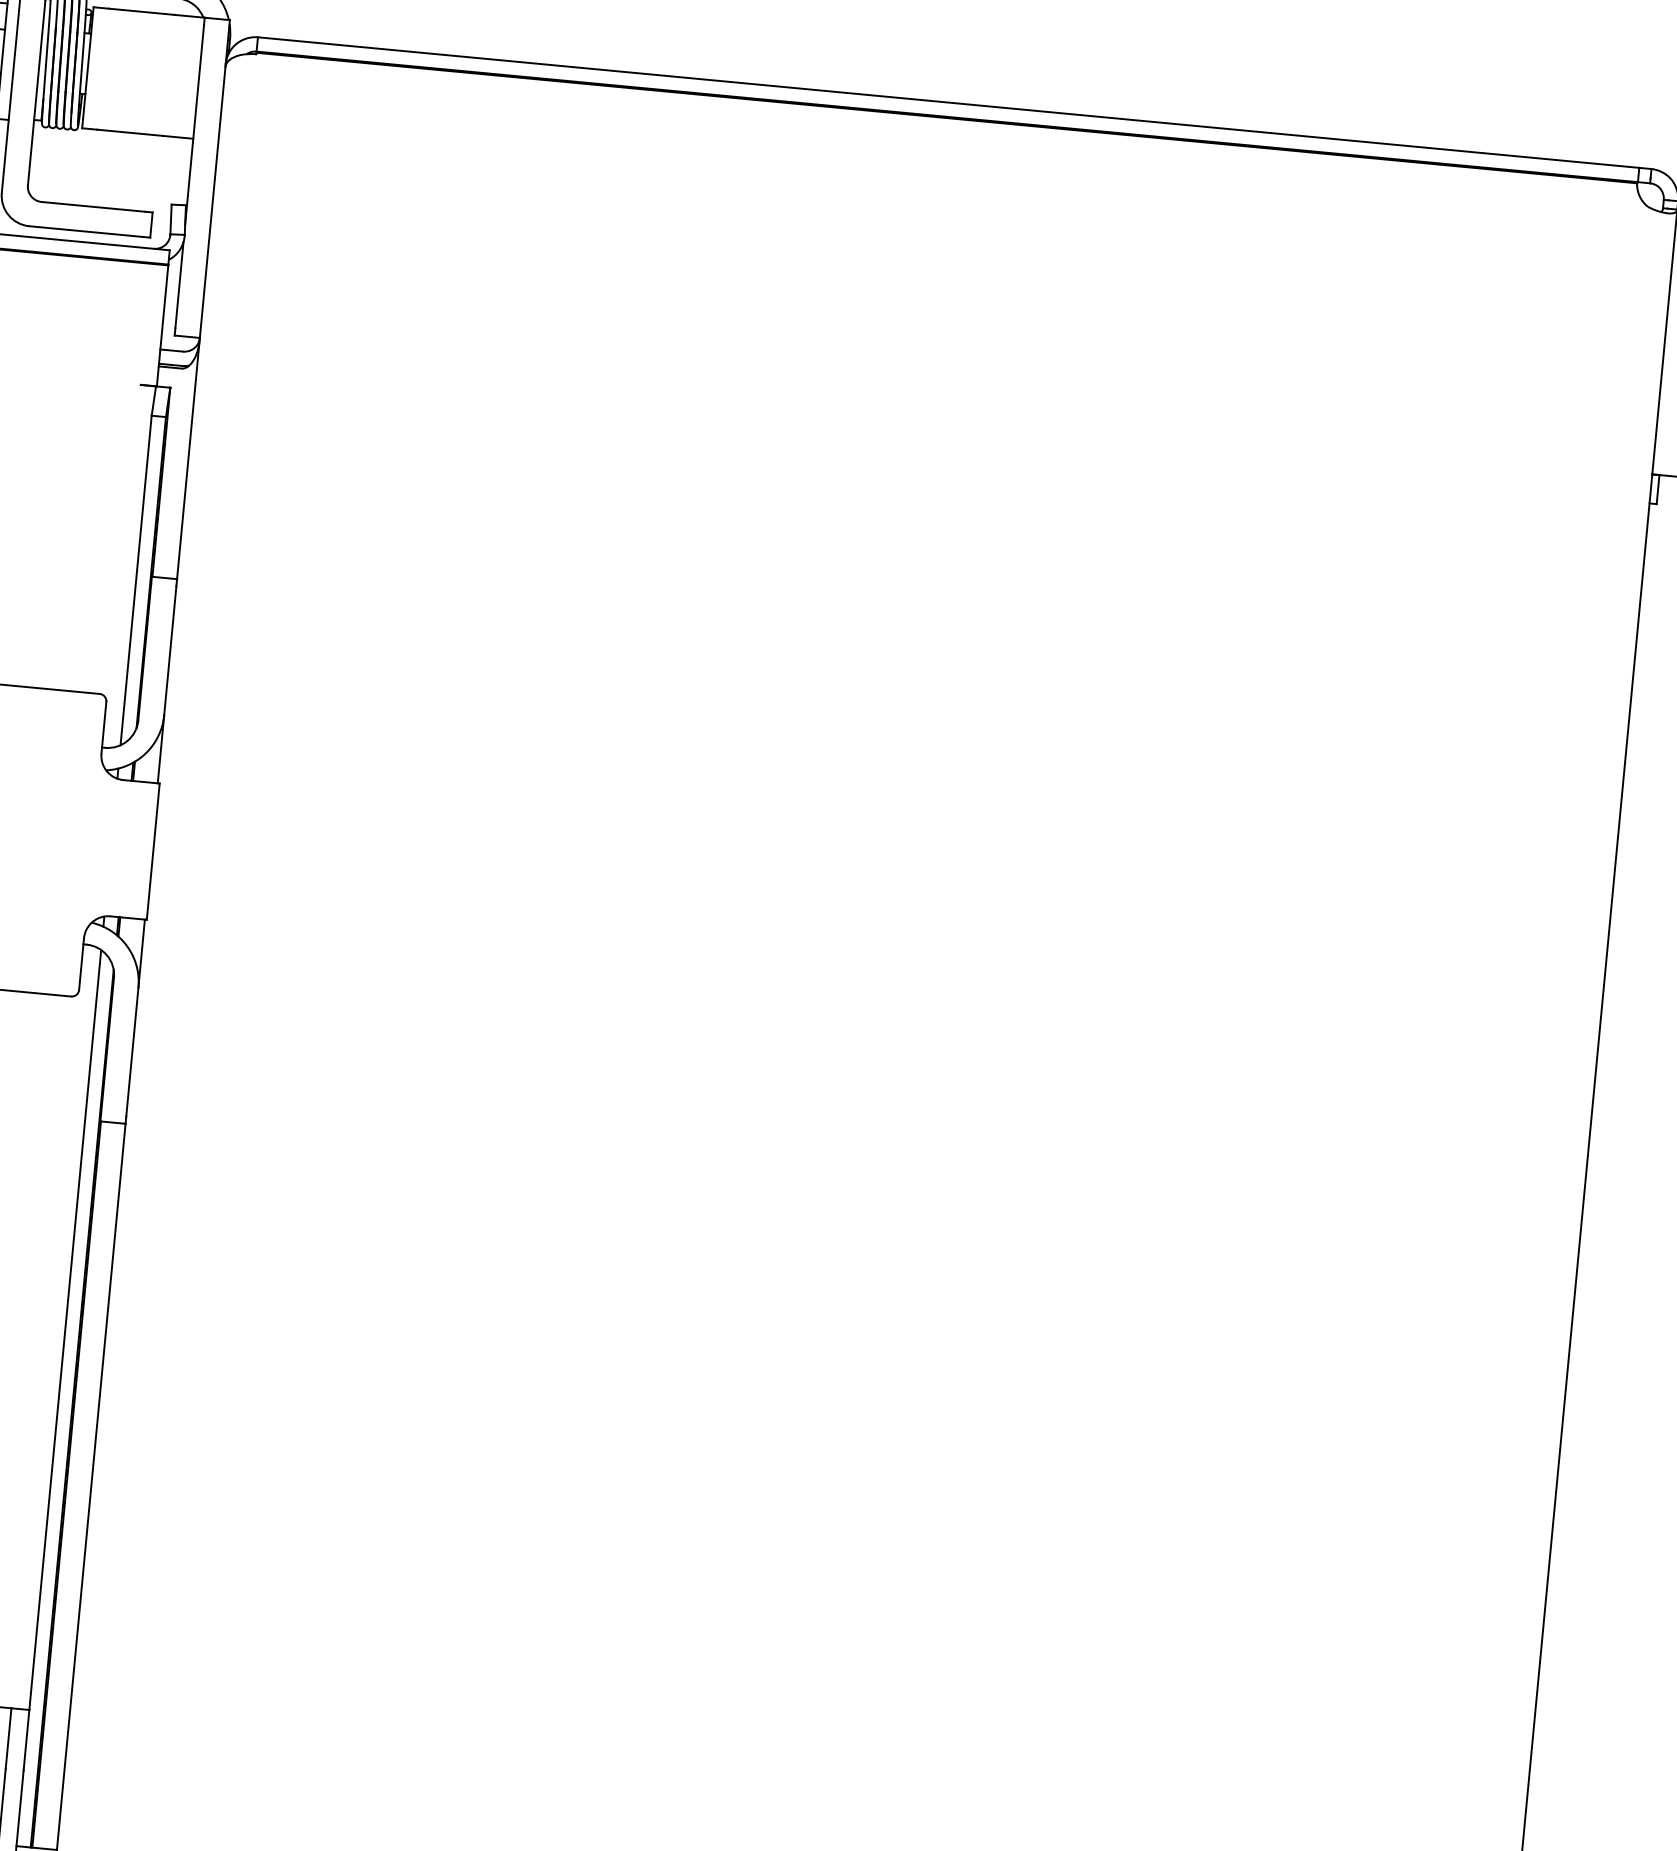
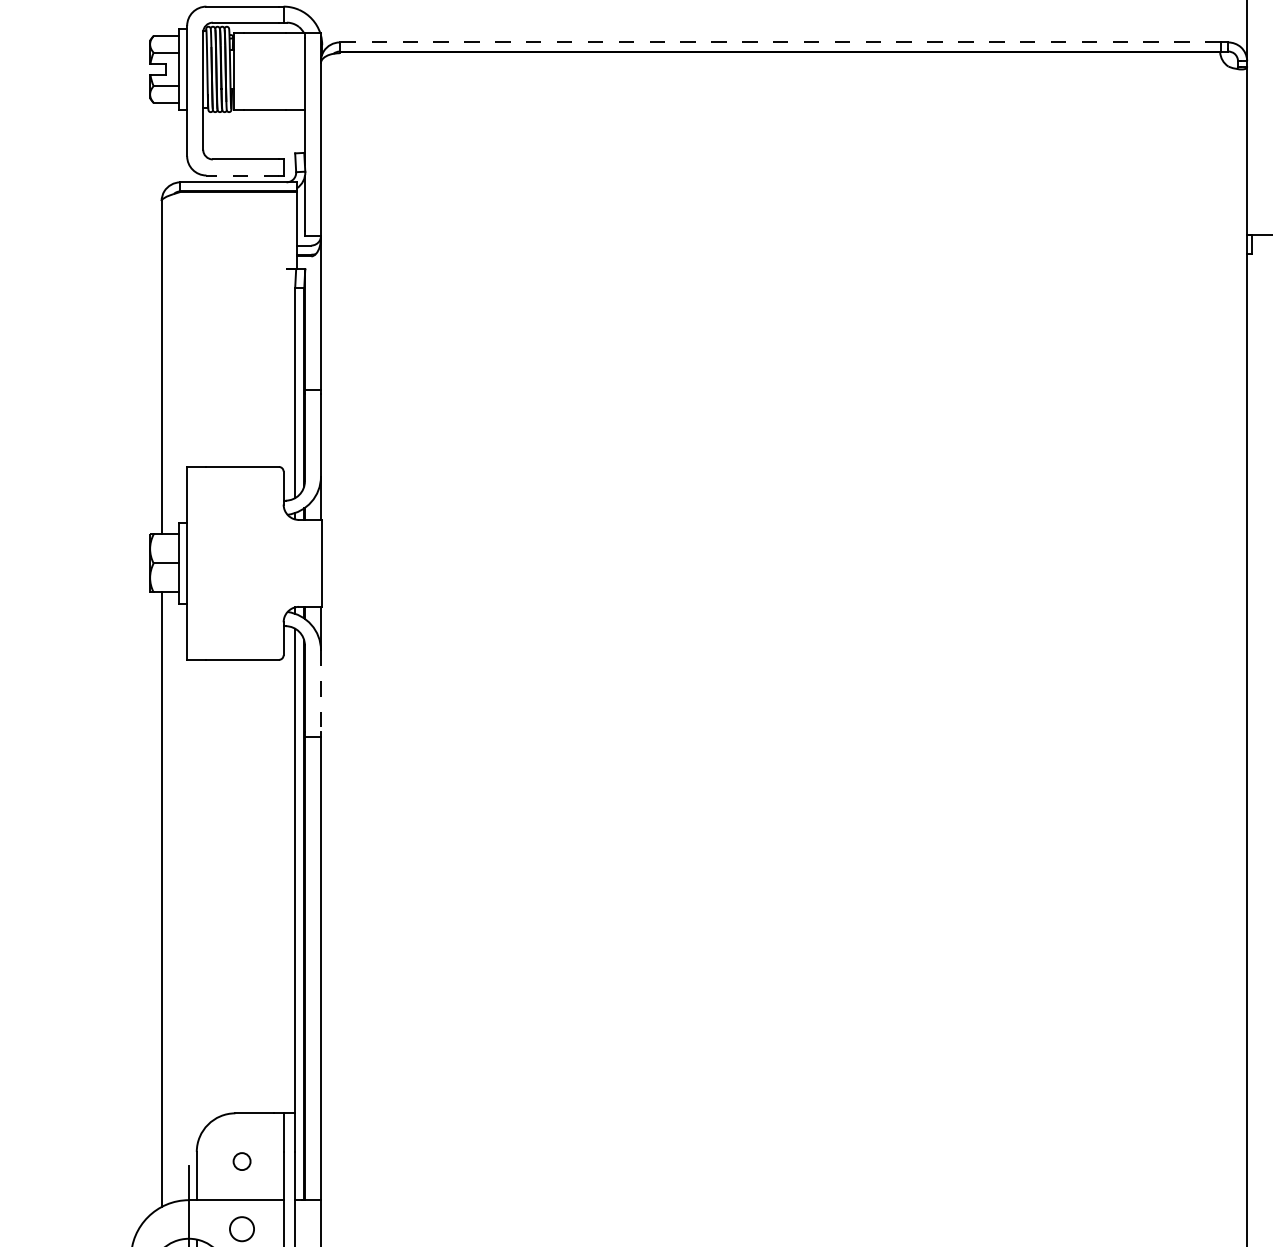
line: (947, 102) -> (779, 42), solid -> dashed
line: (85, 231) -> (242, 175), solid -> dashed
line: (131, 1052) -> (320, 691), solid -> dashed

